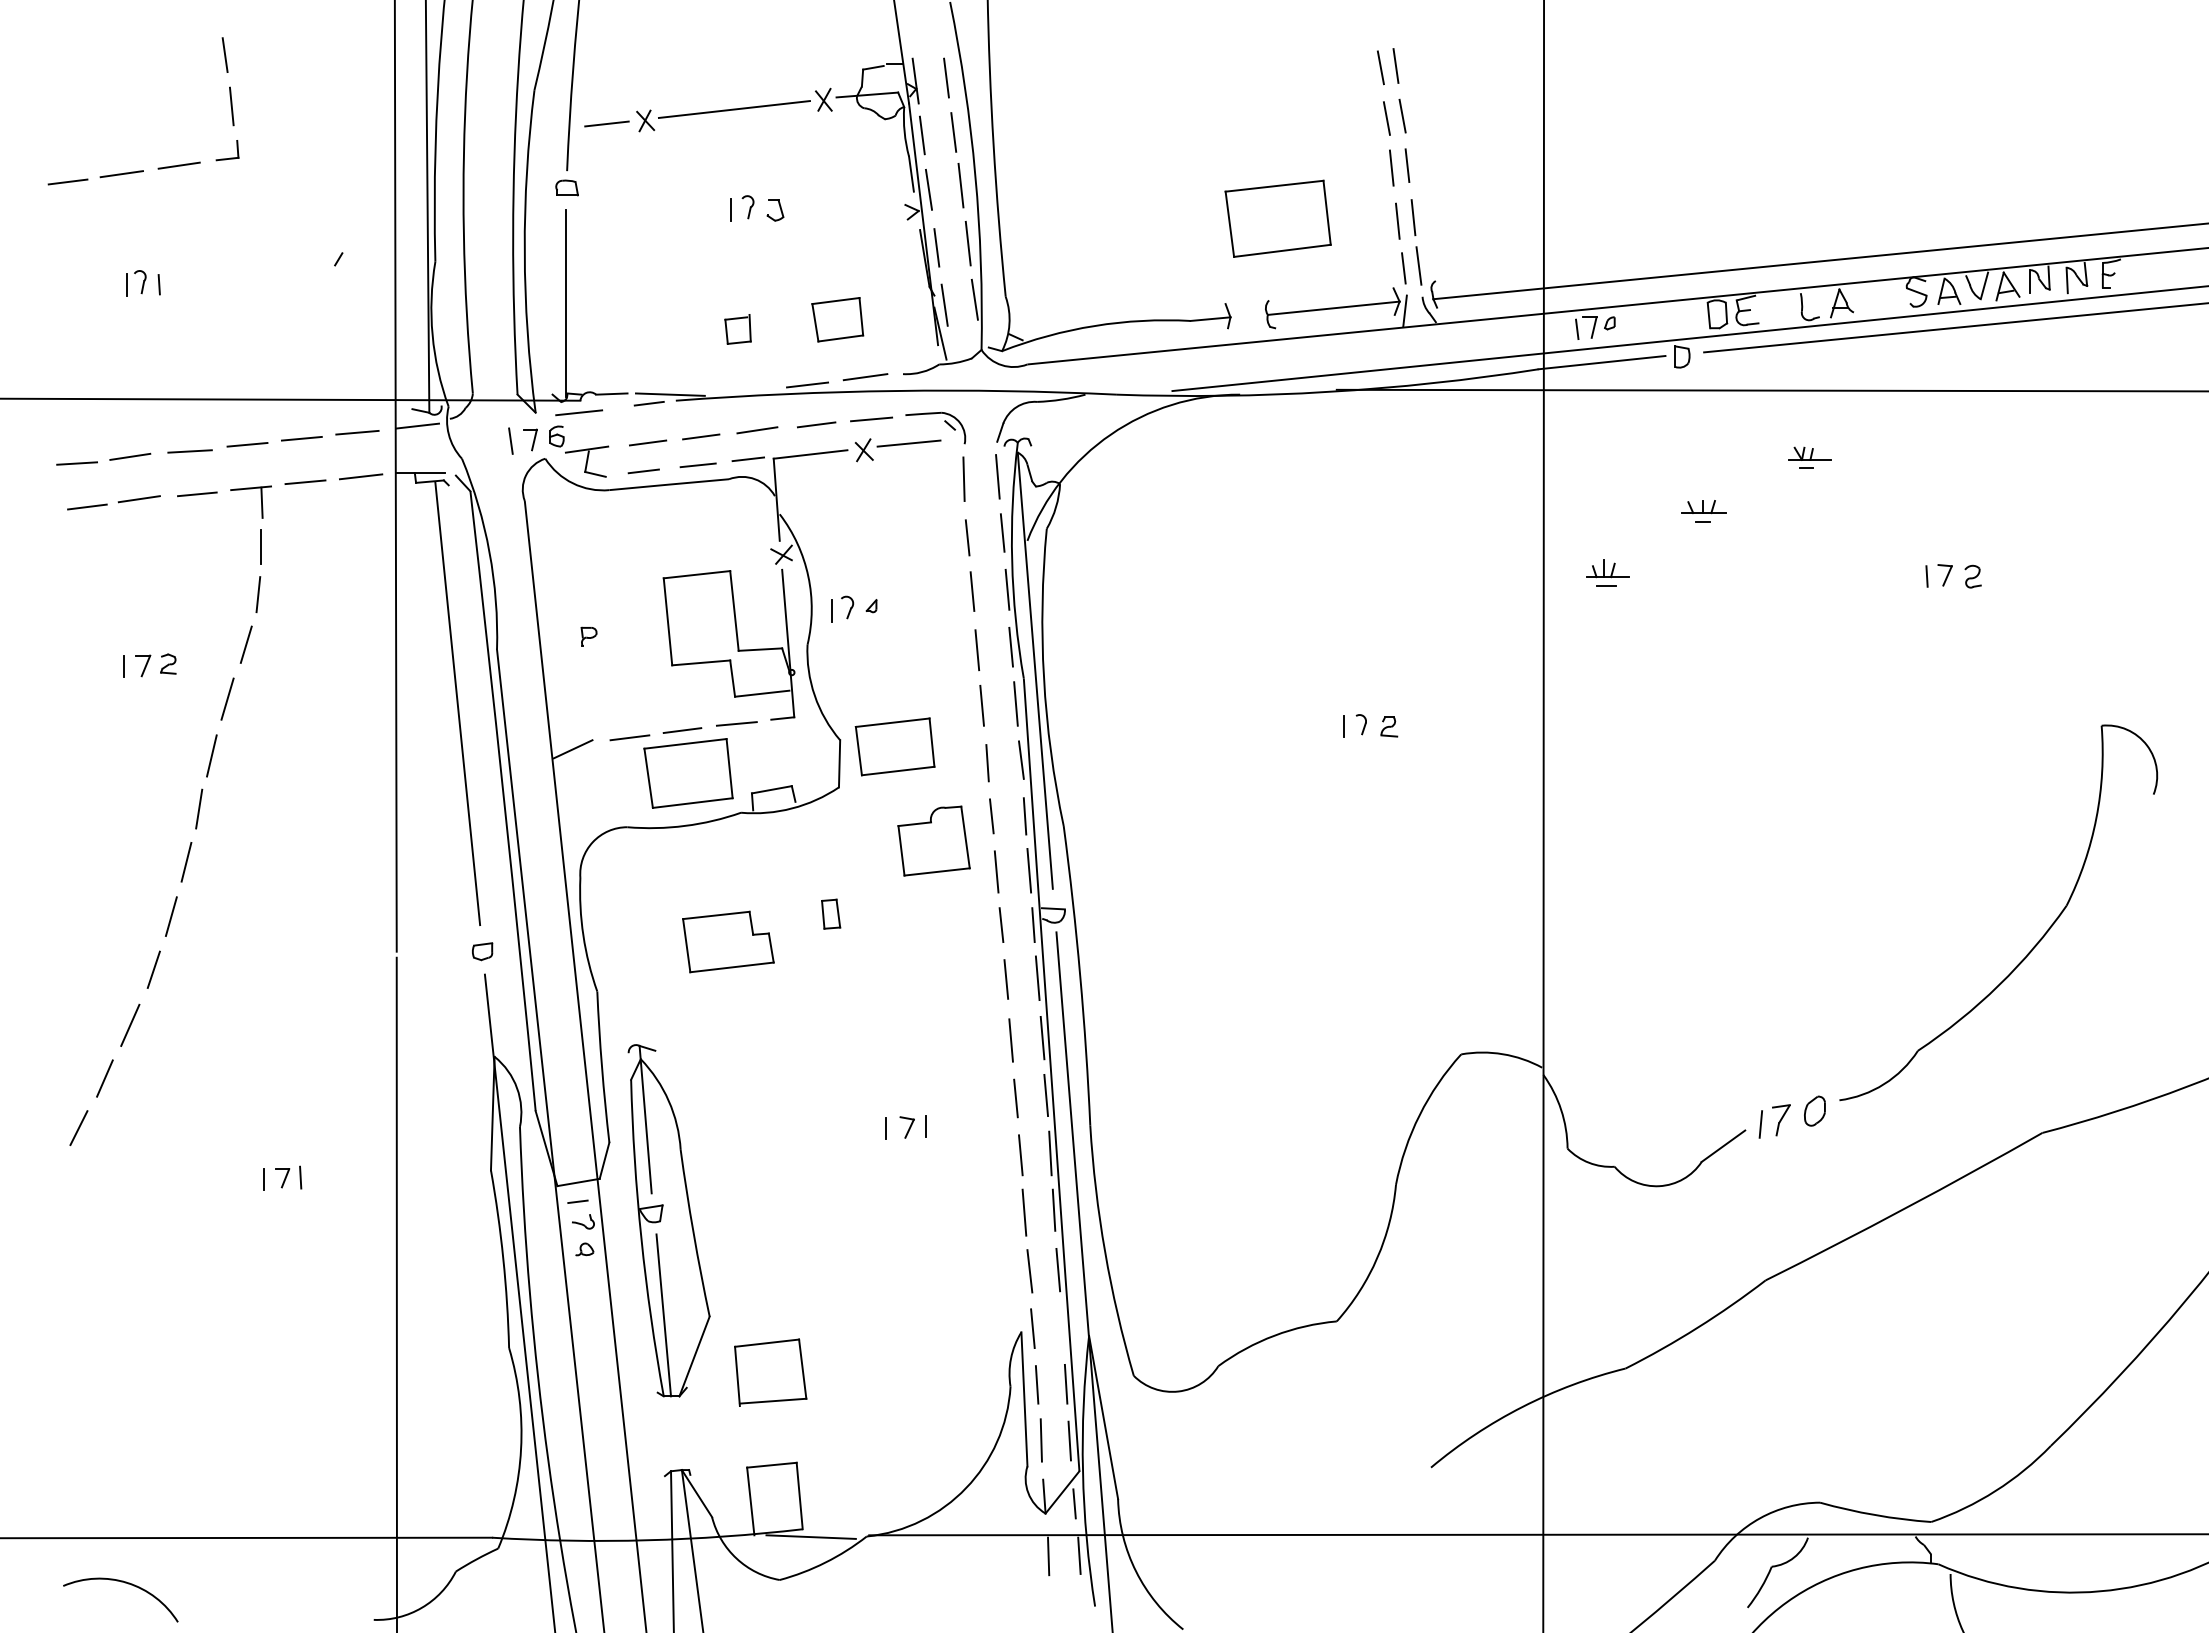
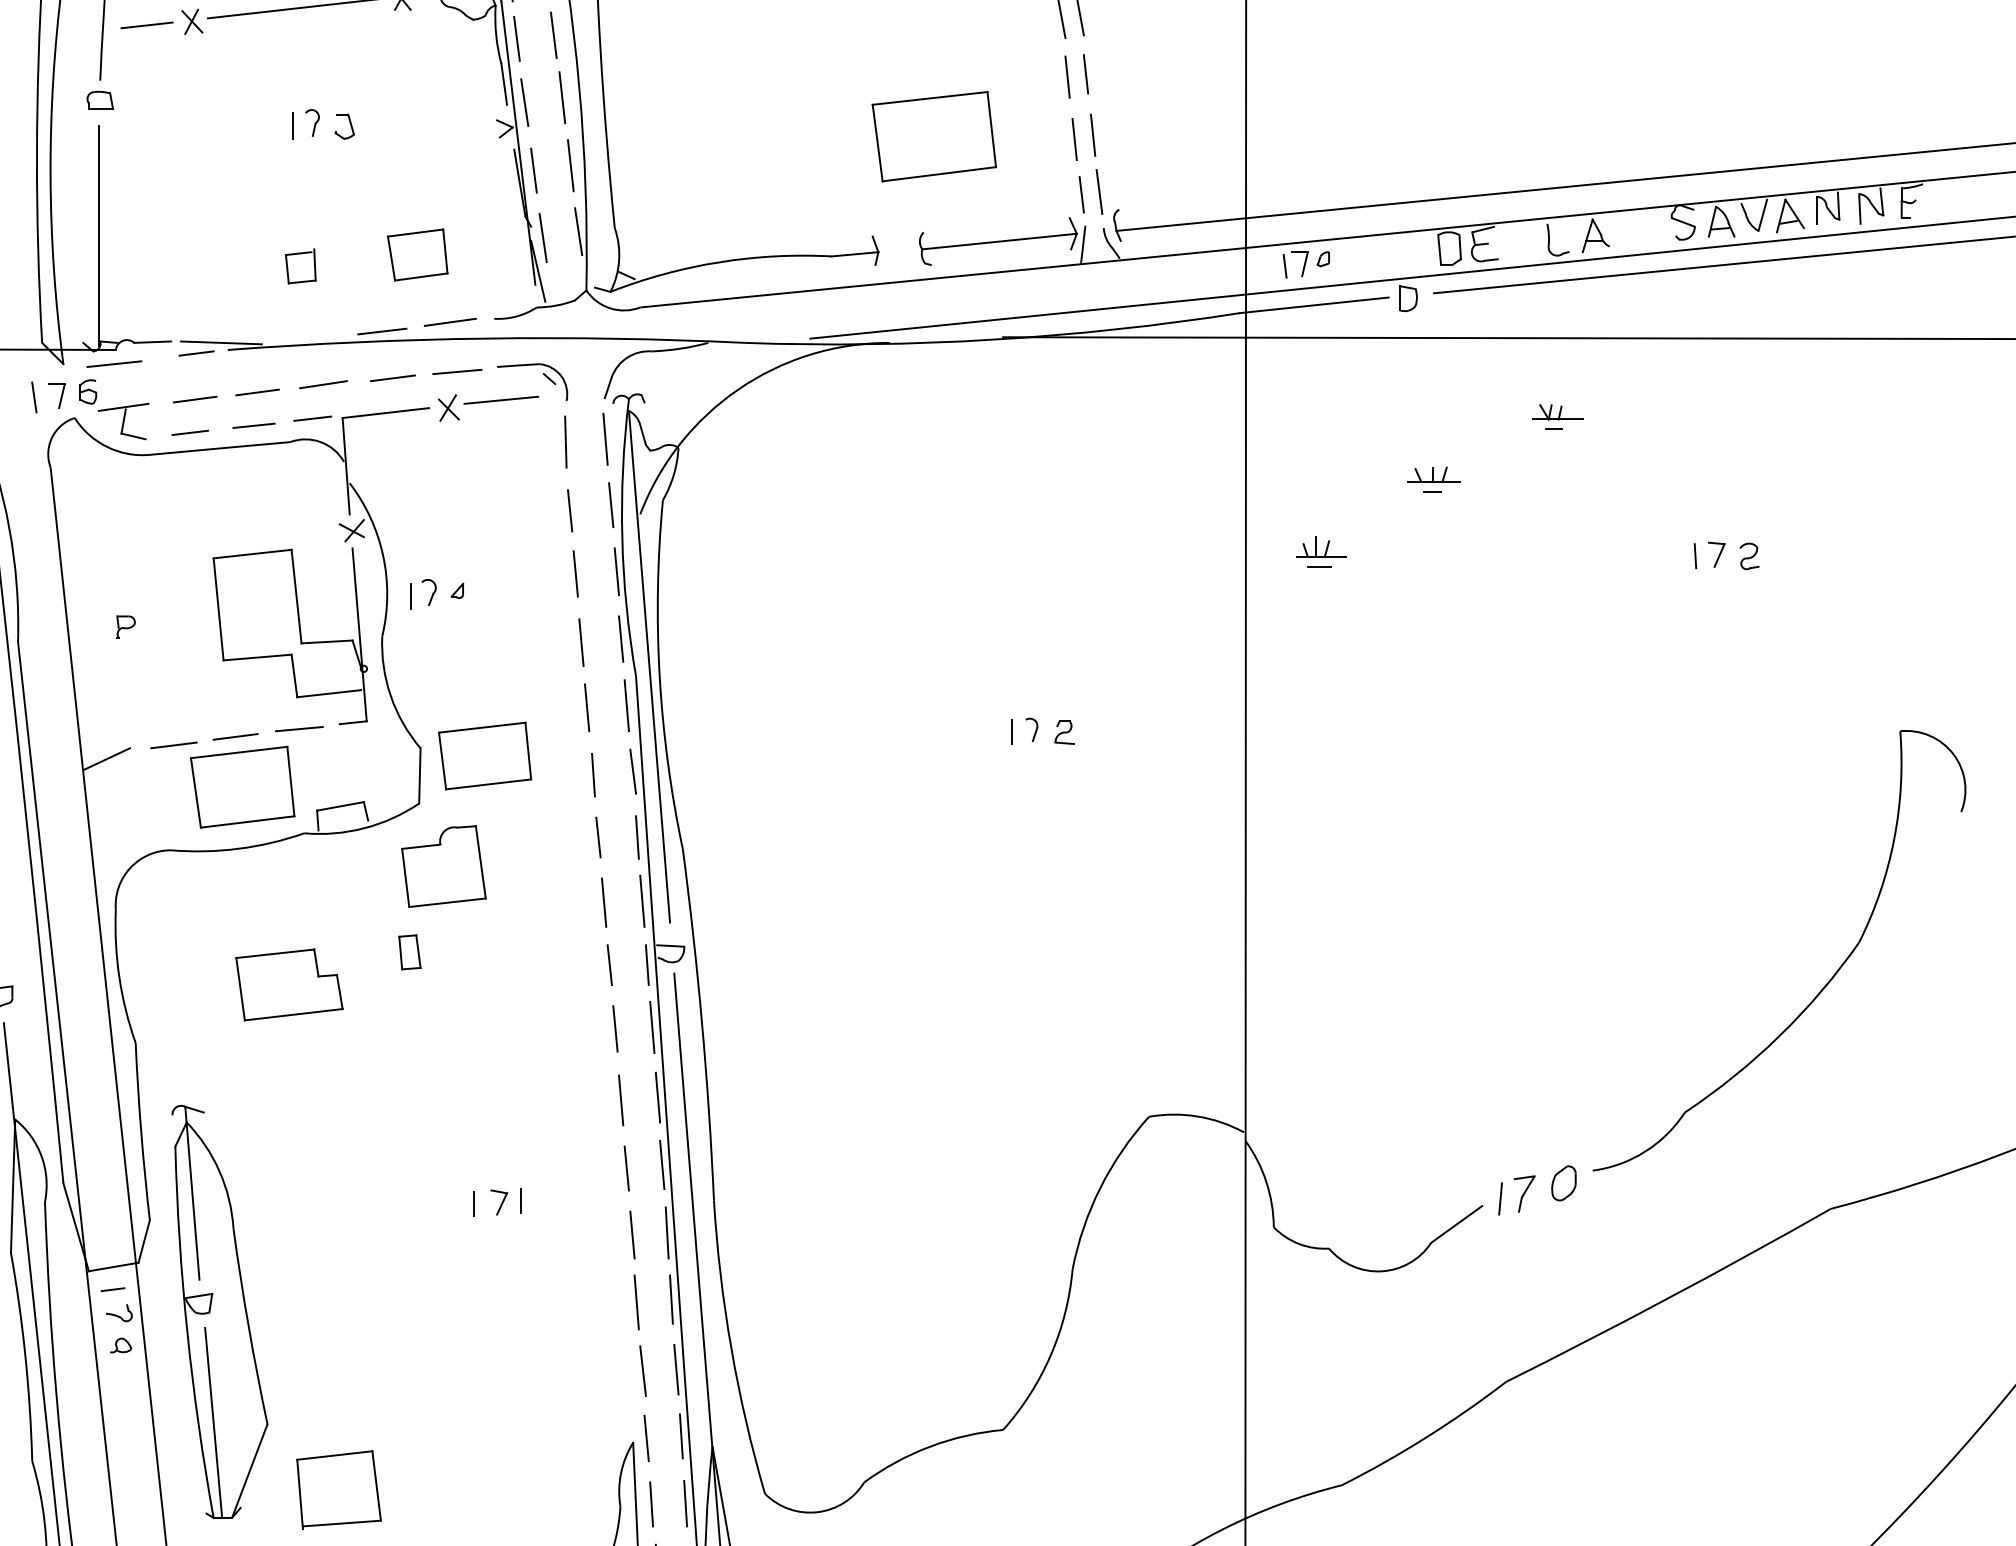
part: (933, 840) -> (443, 865), moved
line: (1062, 1326) -> (681, 1435), added

